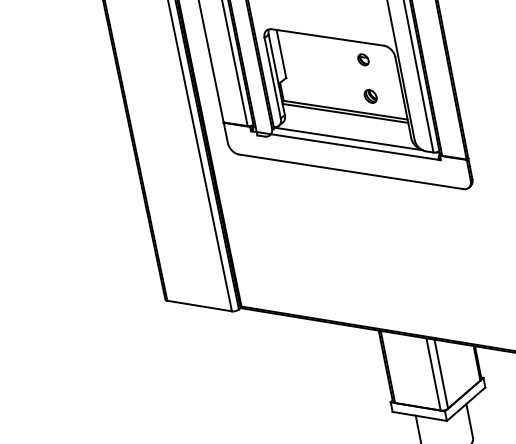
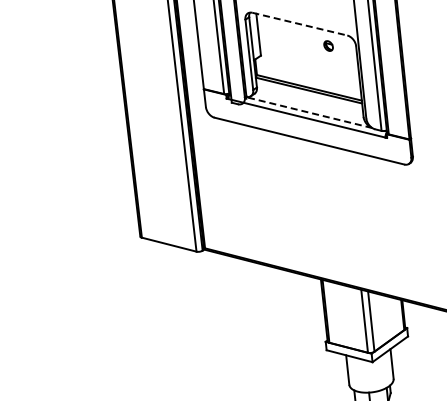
line: (327, 37) -> (299, 24), solid -> dashed
part: (370, 95) -> (331, 77), removed
line: (348, 138) -> (309, 112), solid -> dashed

